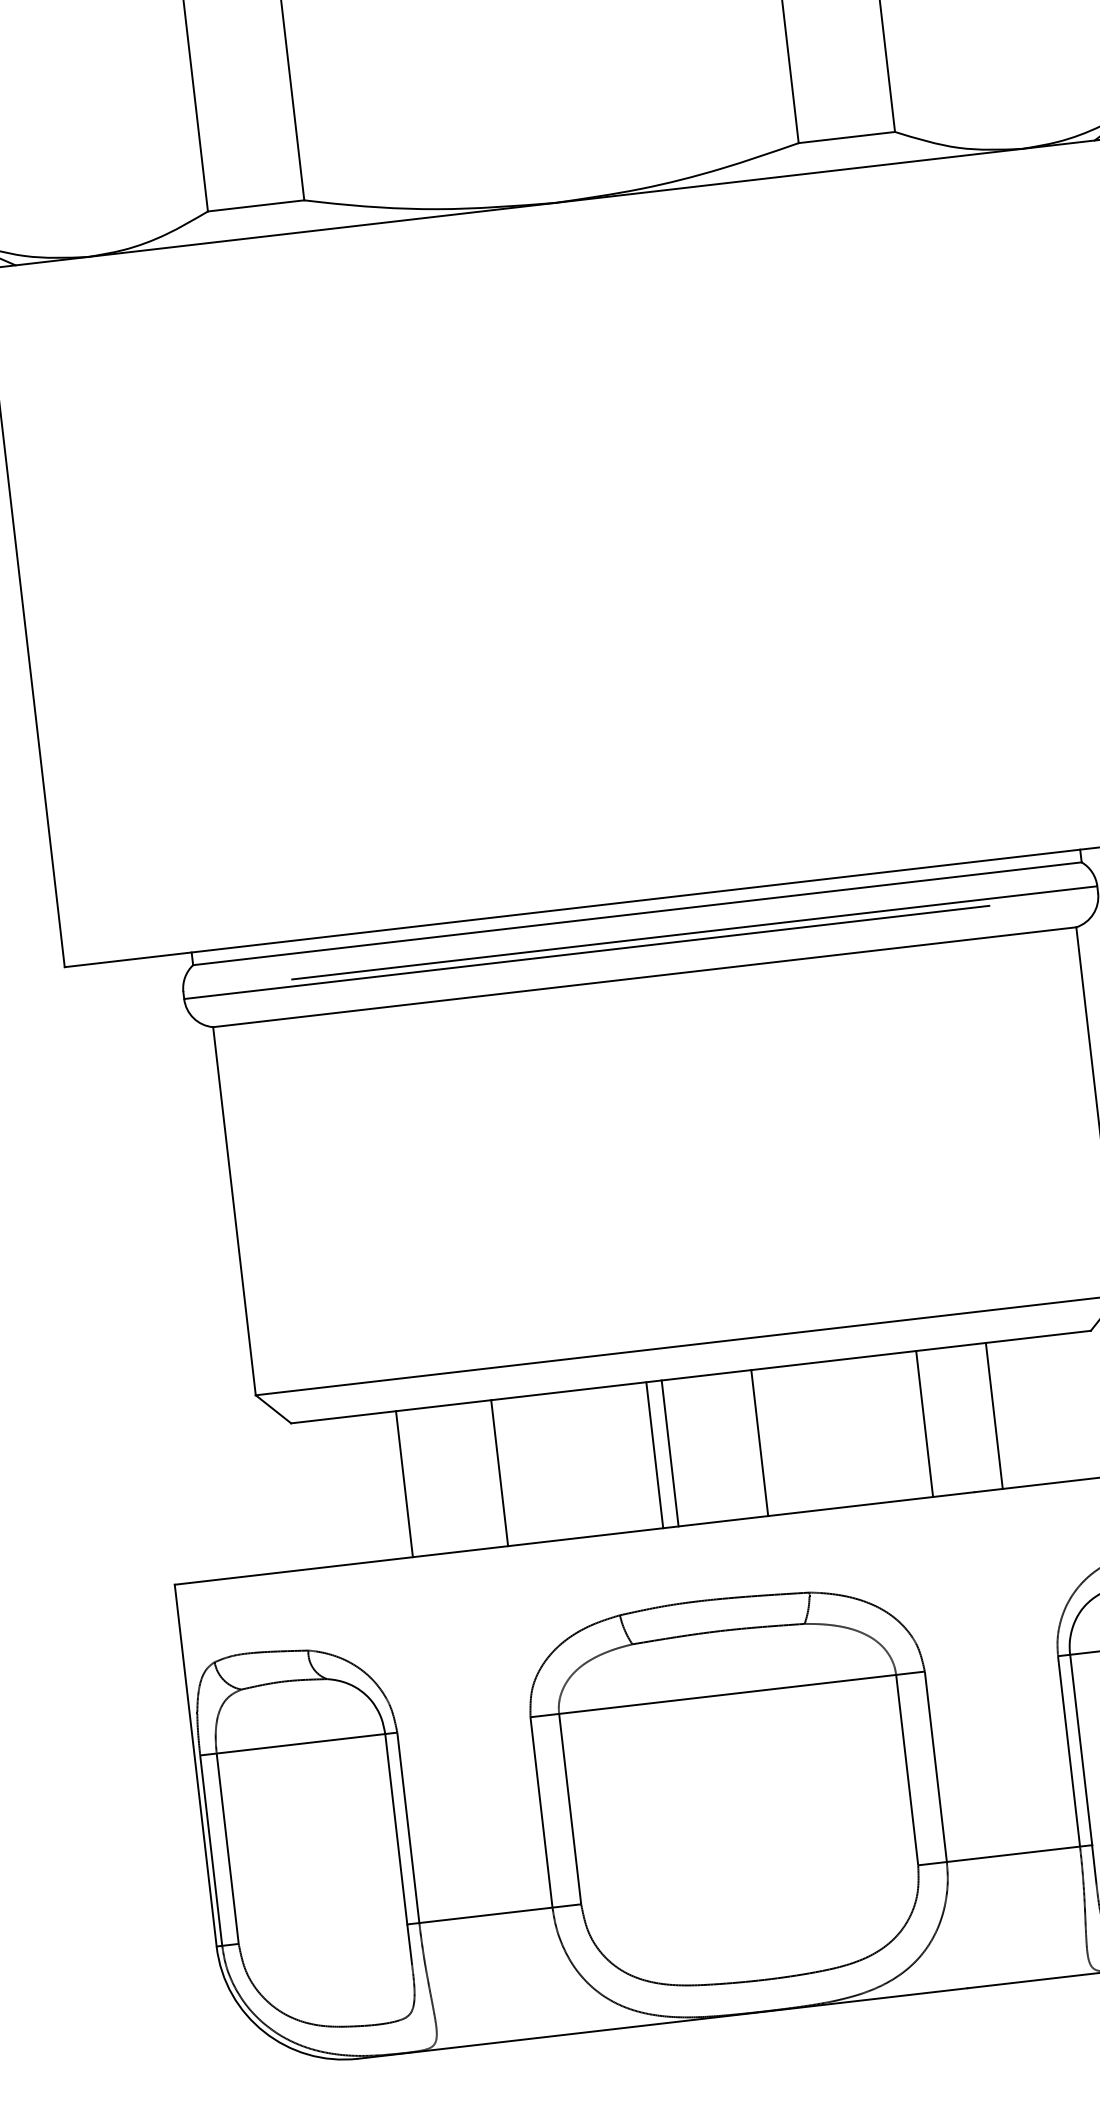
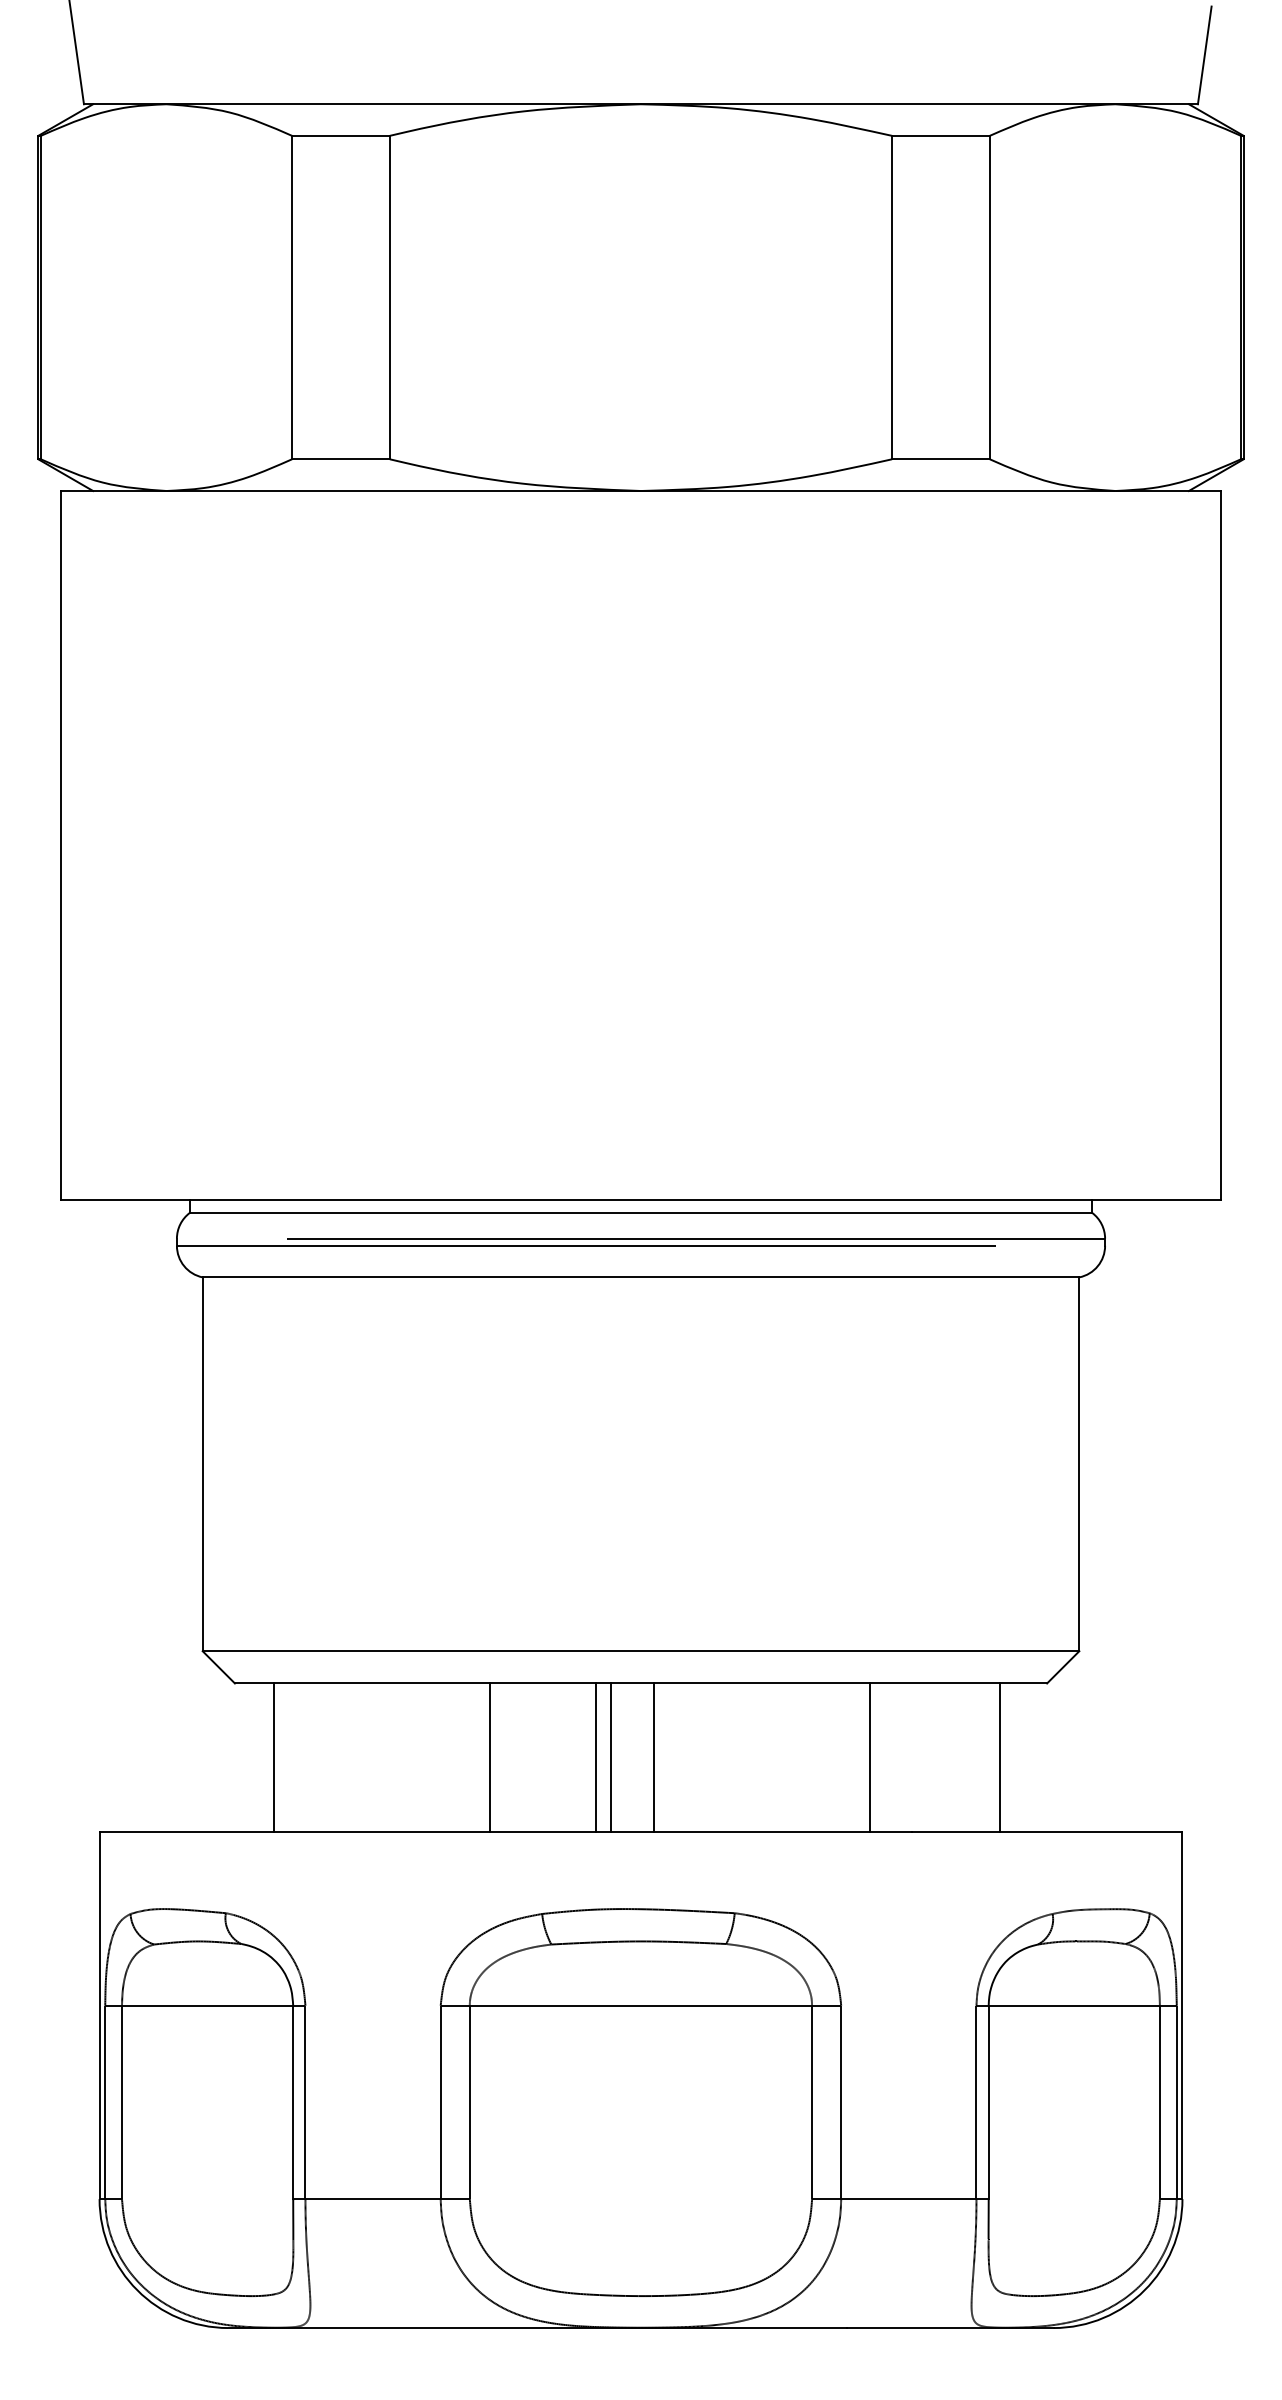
line: (994, 1415) -> (999, 1757), moved
line: (759, 1442) -> (654, 1757), moved
line: (500, 1473) -> (490, 1757), moved
line: (404, 1484) -> (274, 1757), moved

